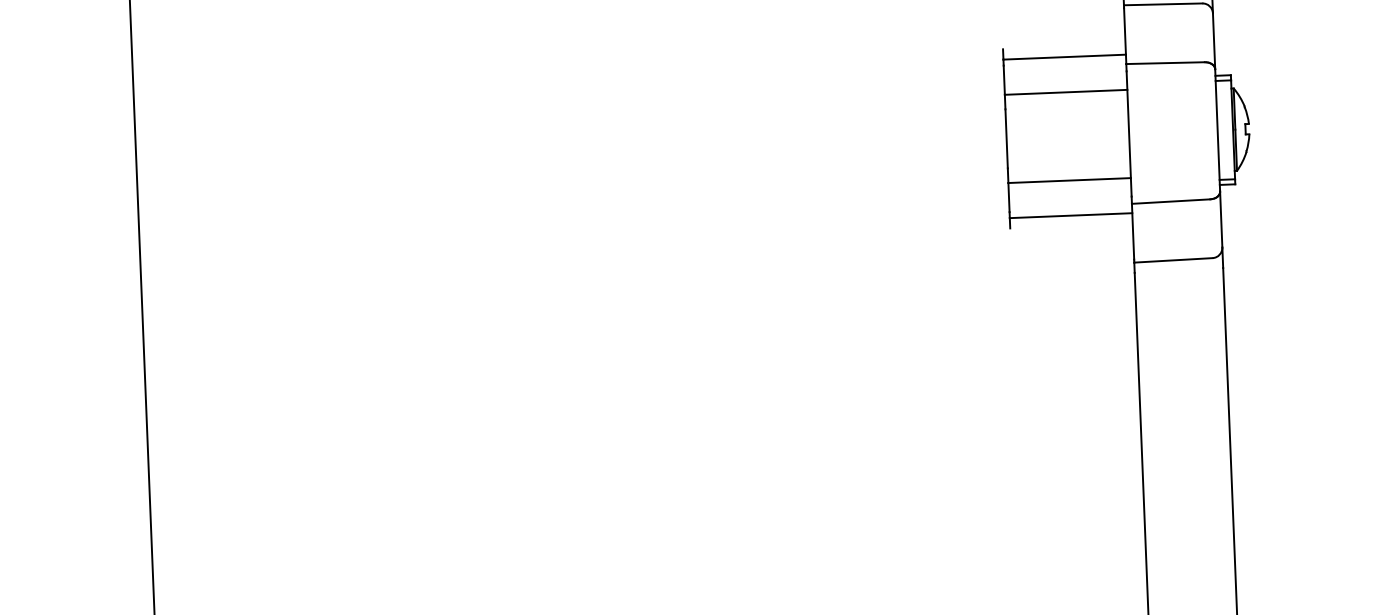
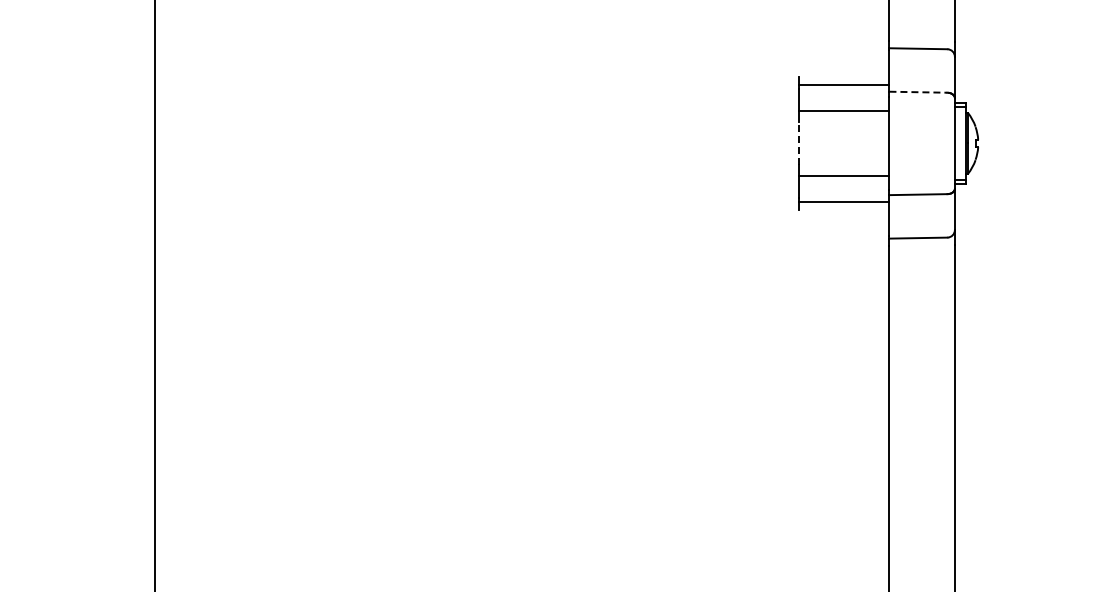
line: (1165, 63) -> (918, 92), solid -> dashed
line: (1006, 138) -> (798, 143), solid -> dashed

